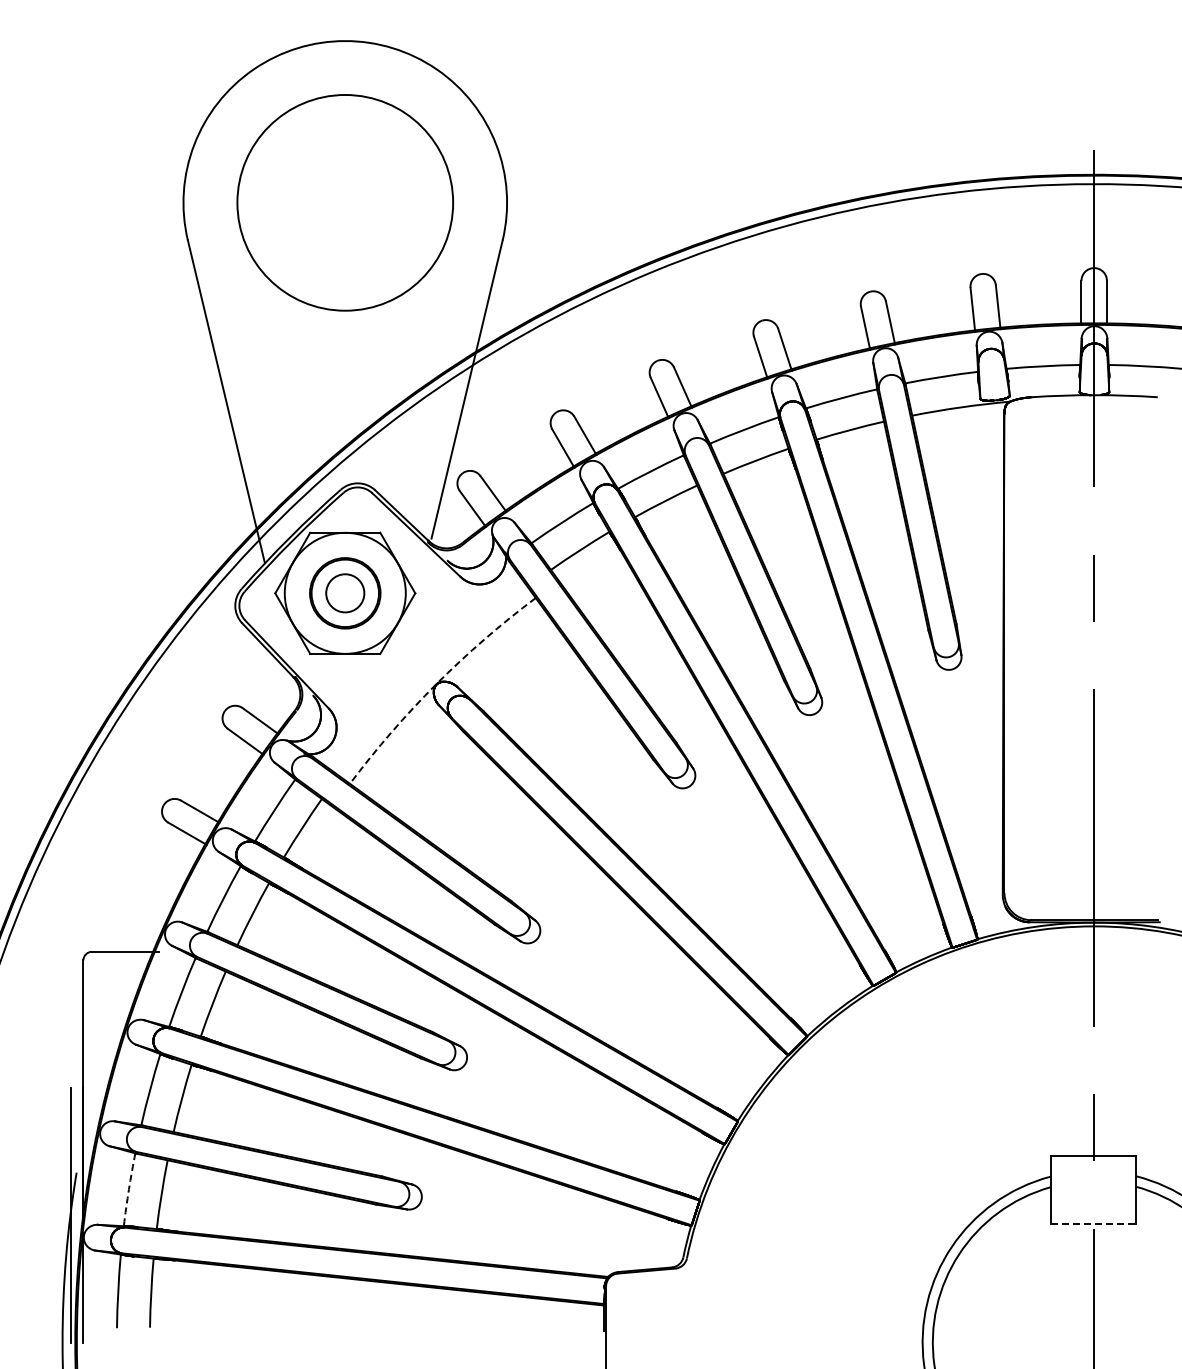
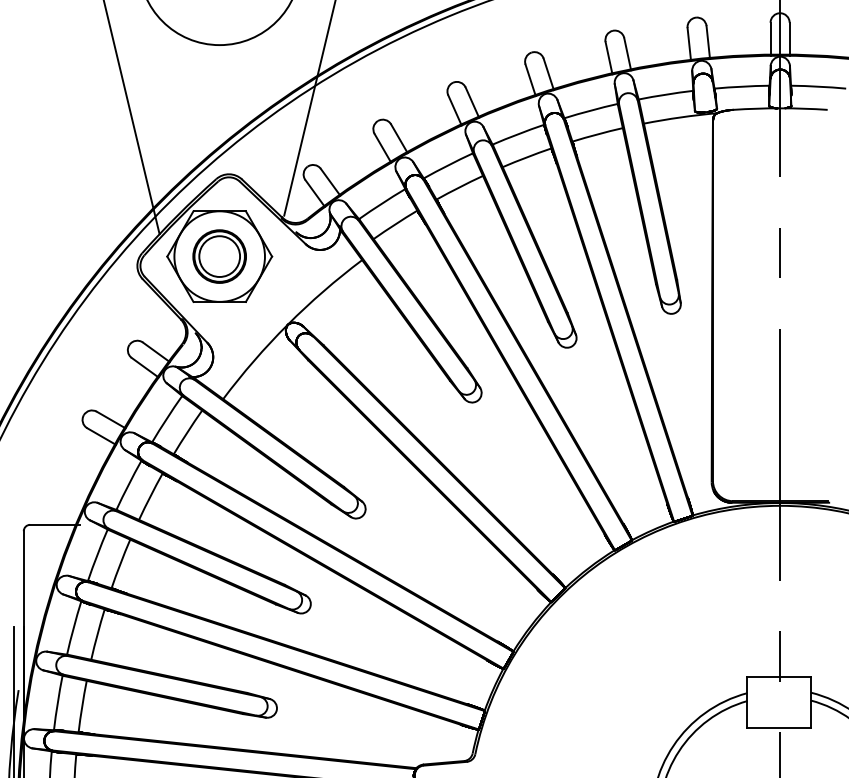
circle: (345, 593) -> (219, 256), size x1.43
arc: (436, 684) -> (287, 324), dashed -> solid
arc: (128, 1189) -> (57, 702), dashed -> solid
line: (1093, 1223) -> (779, 728), dashed -> solid

